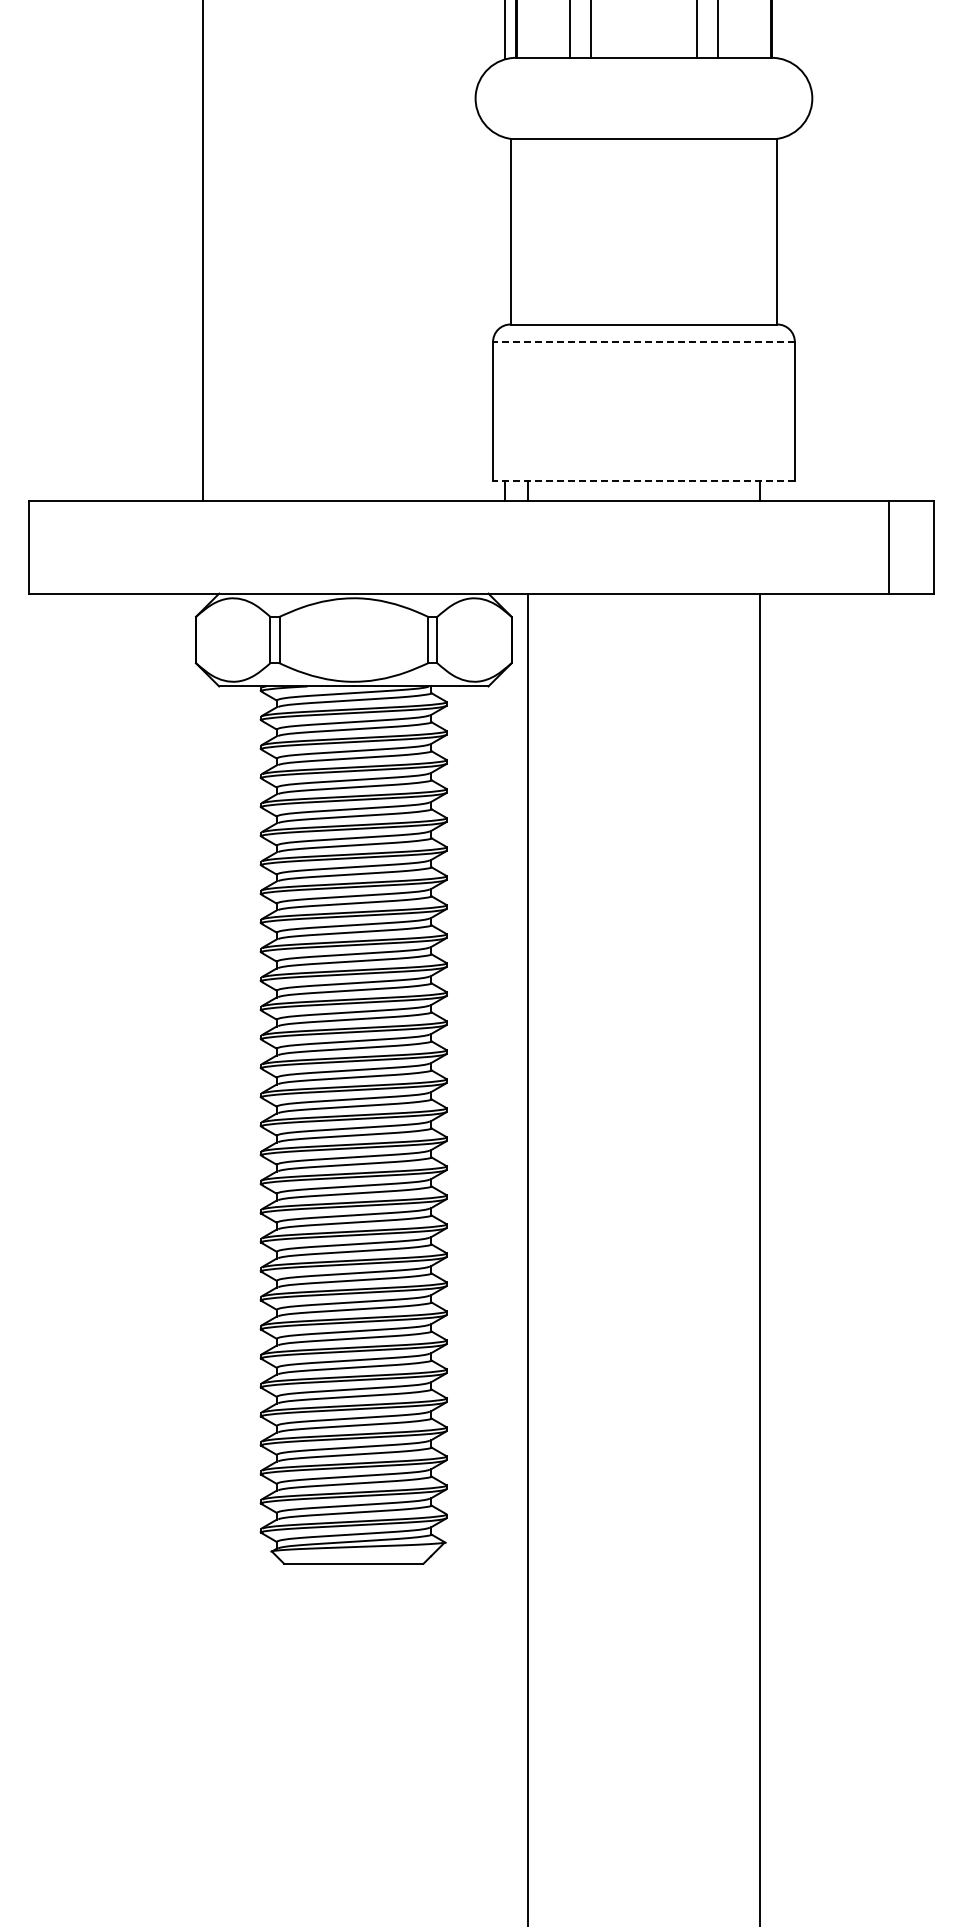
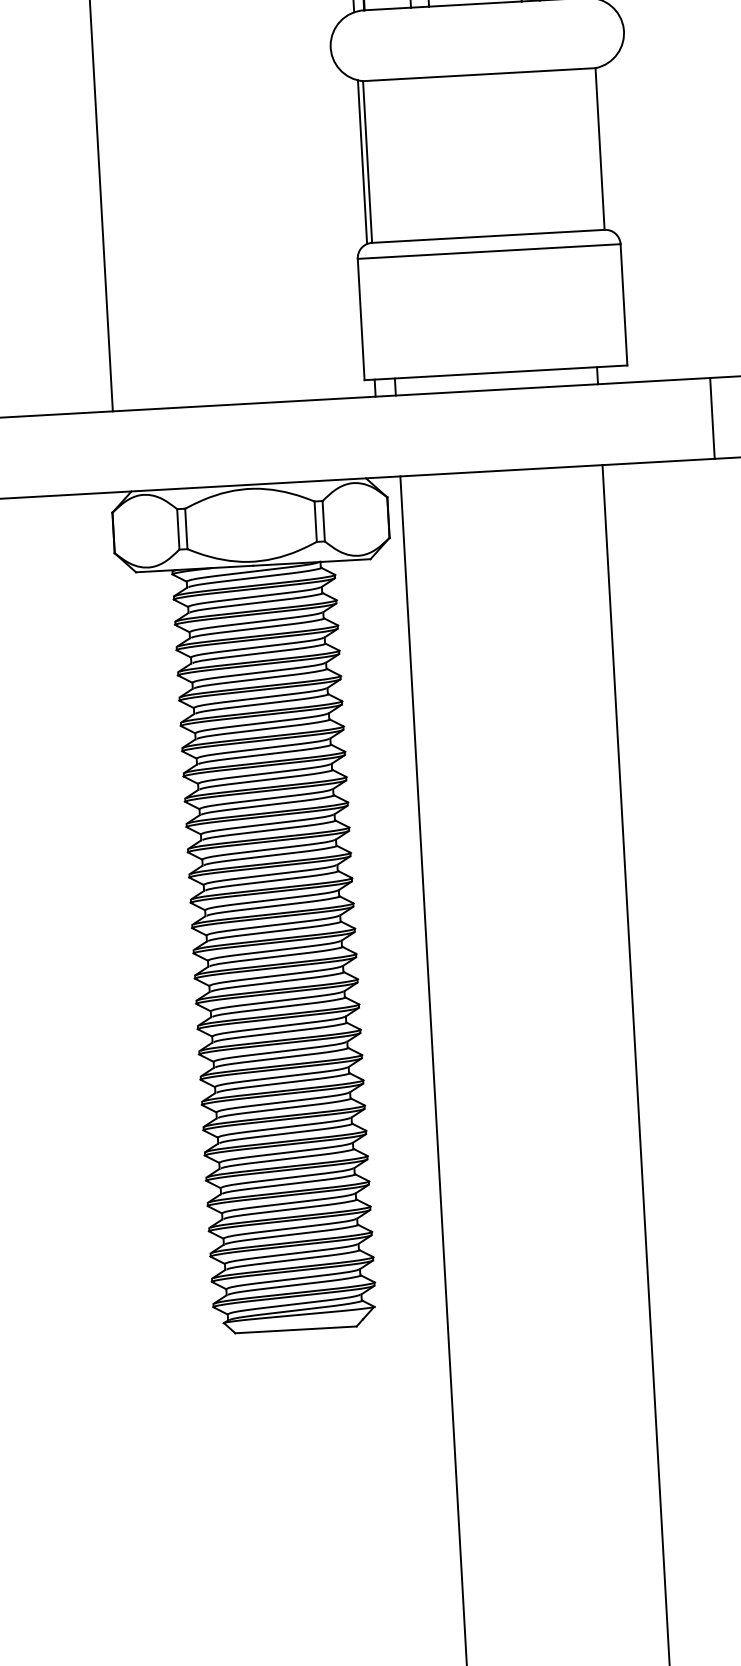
line: (504, 231) -> (362, 162), added
line: (643, 341) -> (488, 251), dashed -> solid
line: (643, 481) -> (495, 373), dashed -> solid

